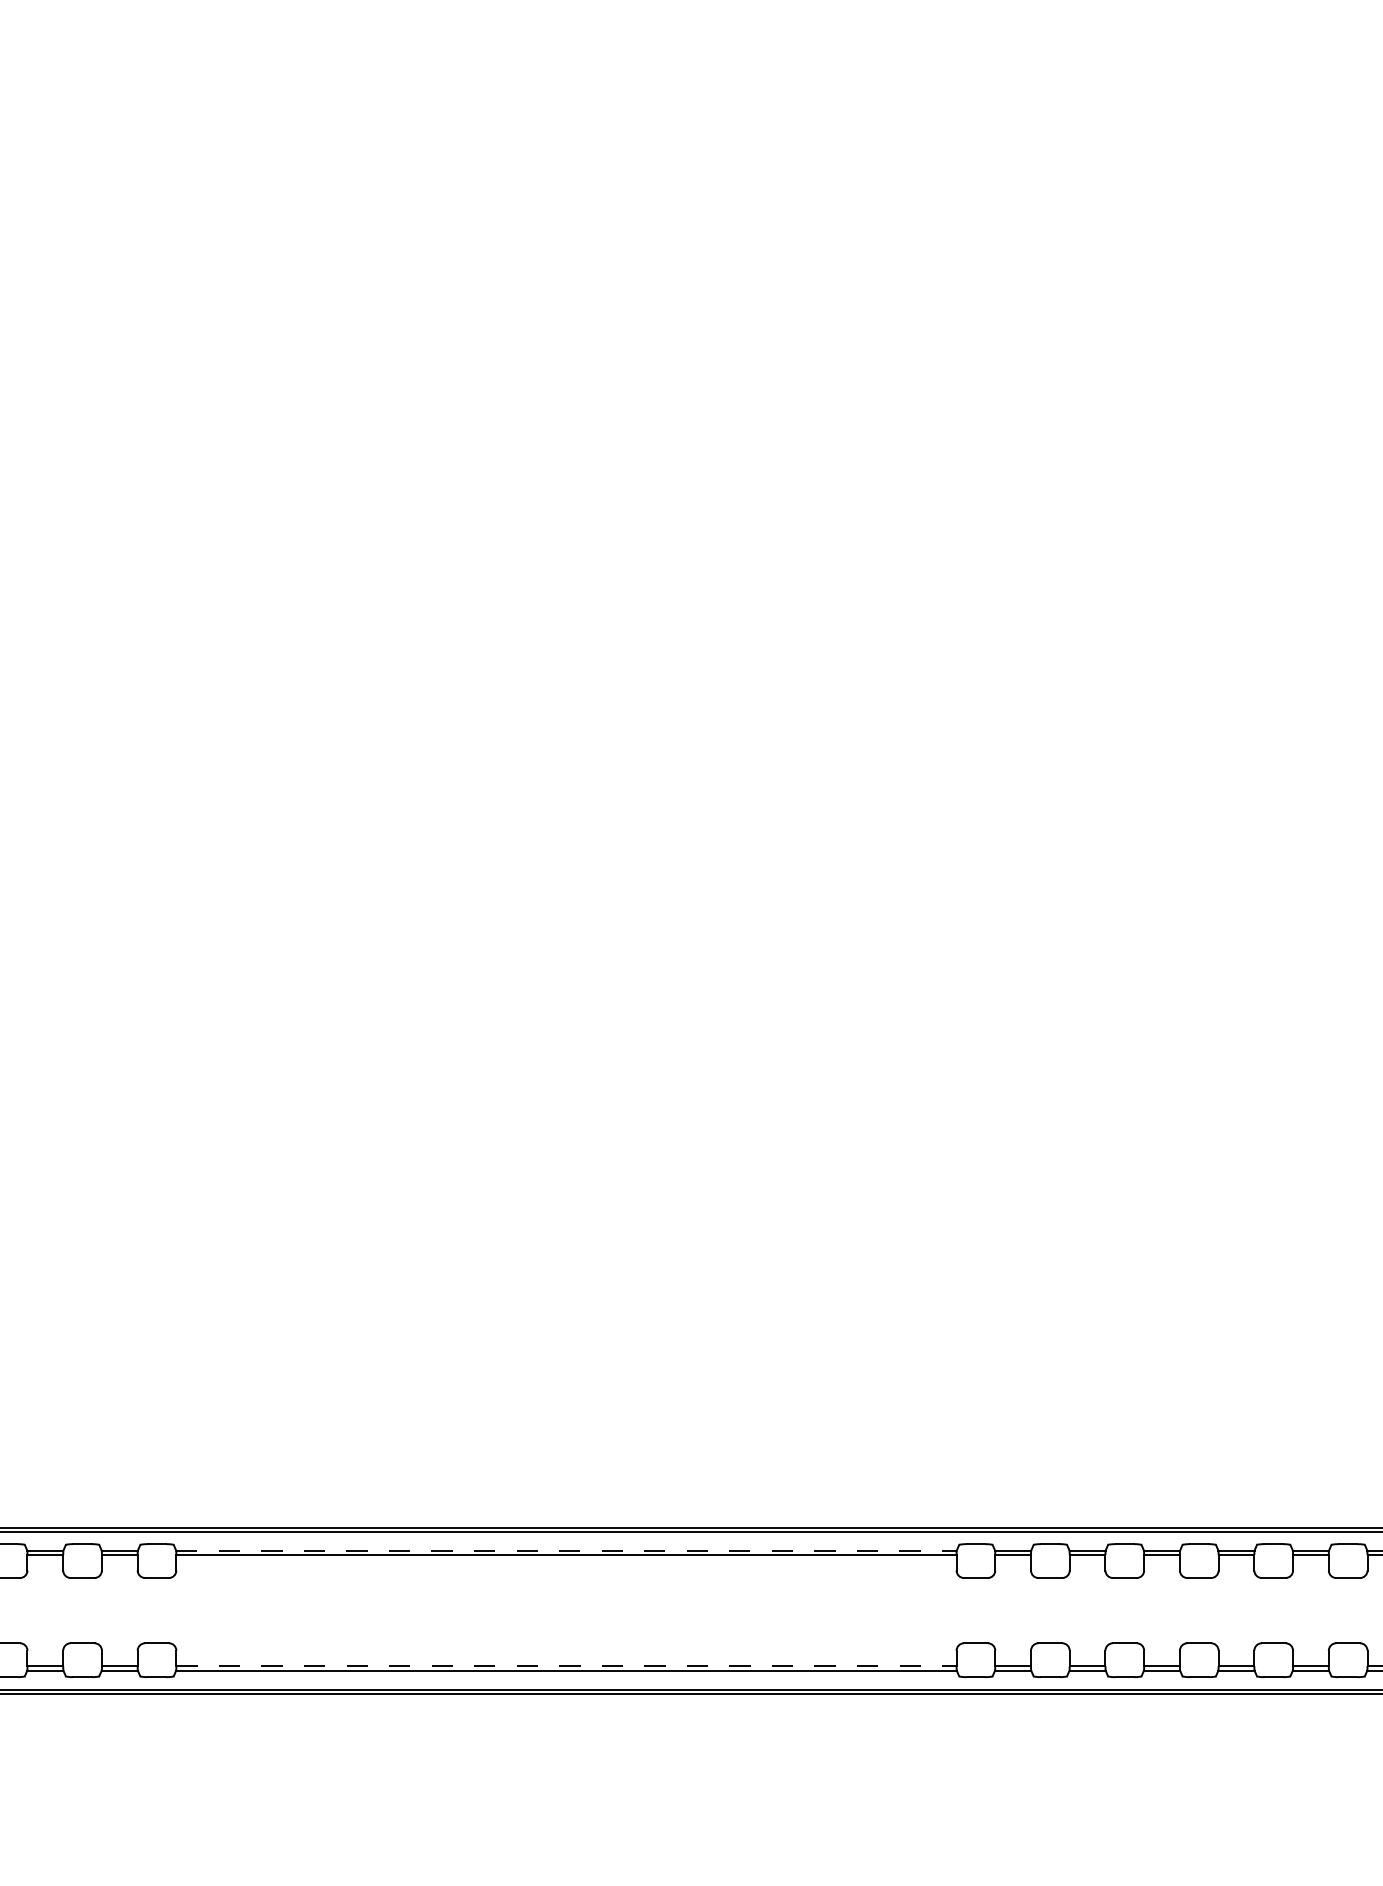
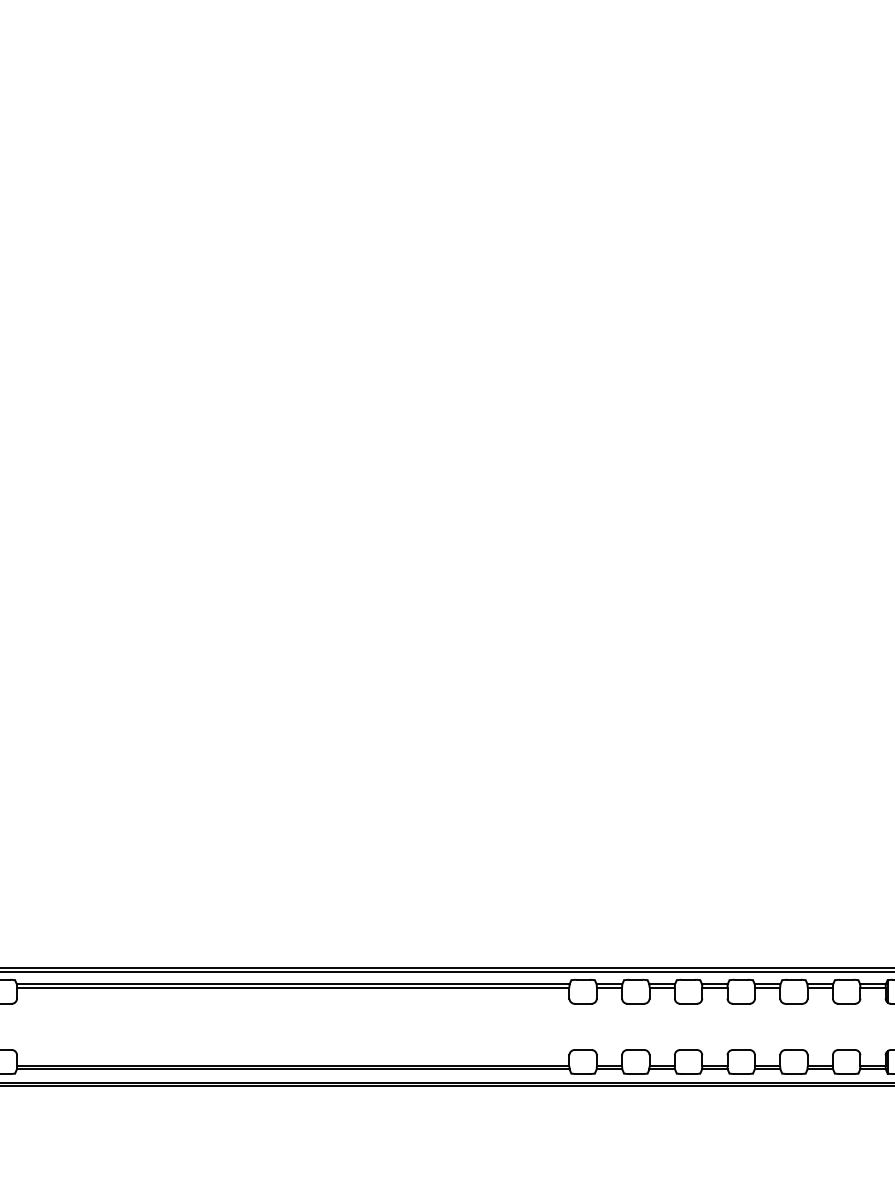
line: (566, 1550) -> (293, 984), dashed -> solid
line: (566, 1666) -> (293, 1066), dashed -> solid

